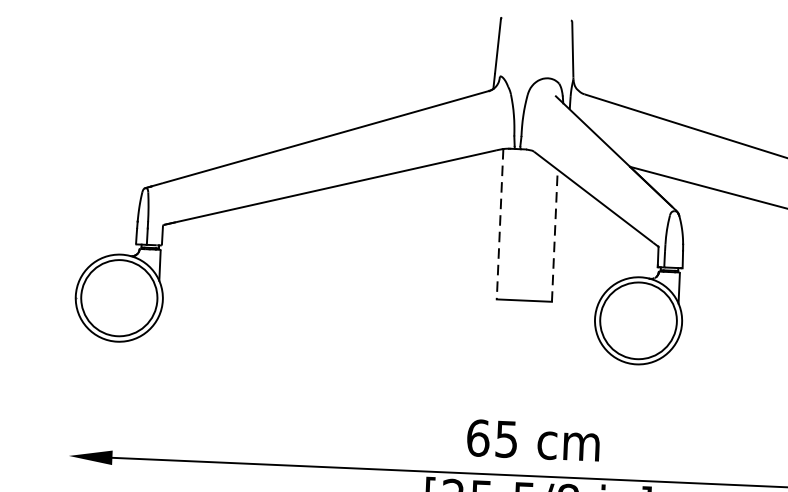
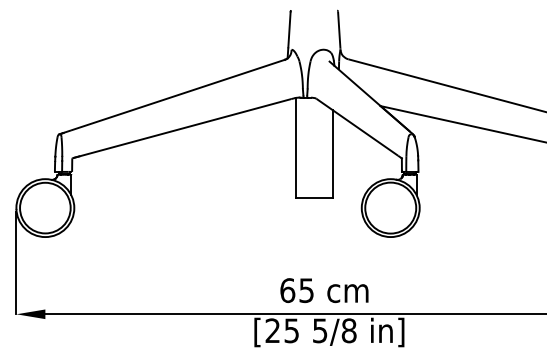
line: (500, 225) -> (296, 148), dashed -> solid
line: (554, 236) -> (332, 154), dashed -> solid
line: (72, 379) -> (16, 263), added

